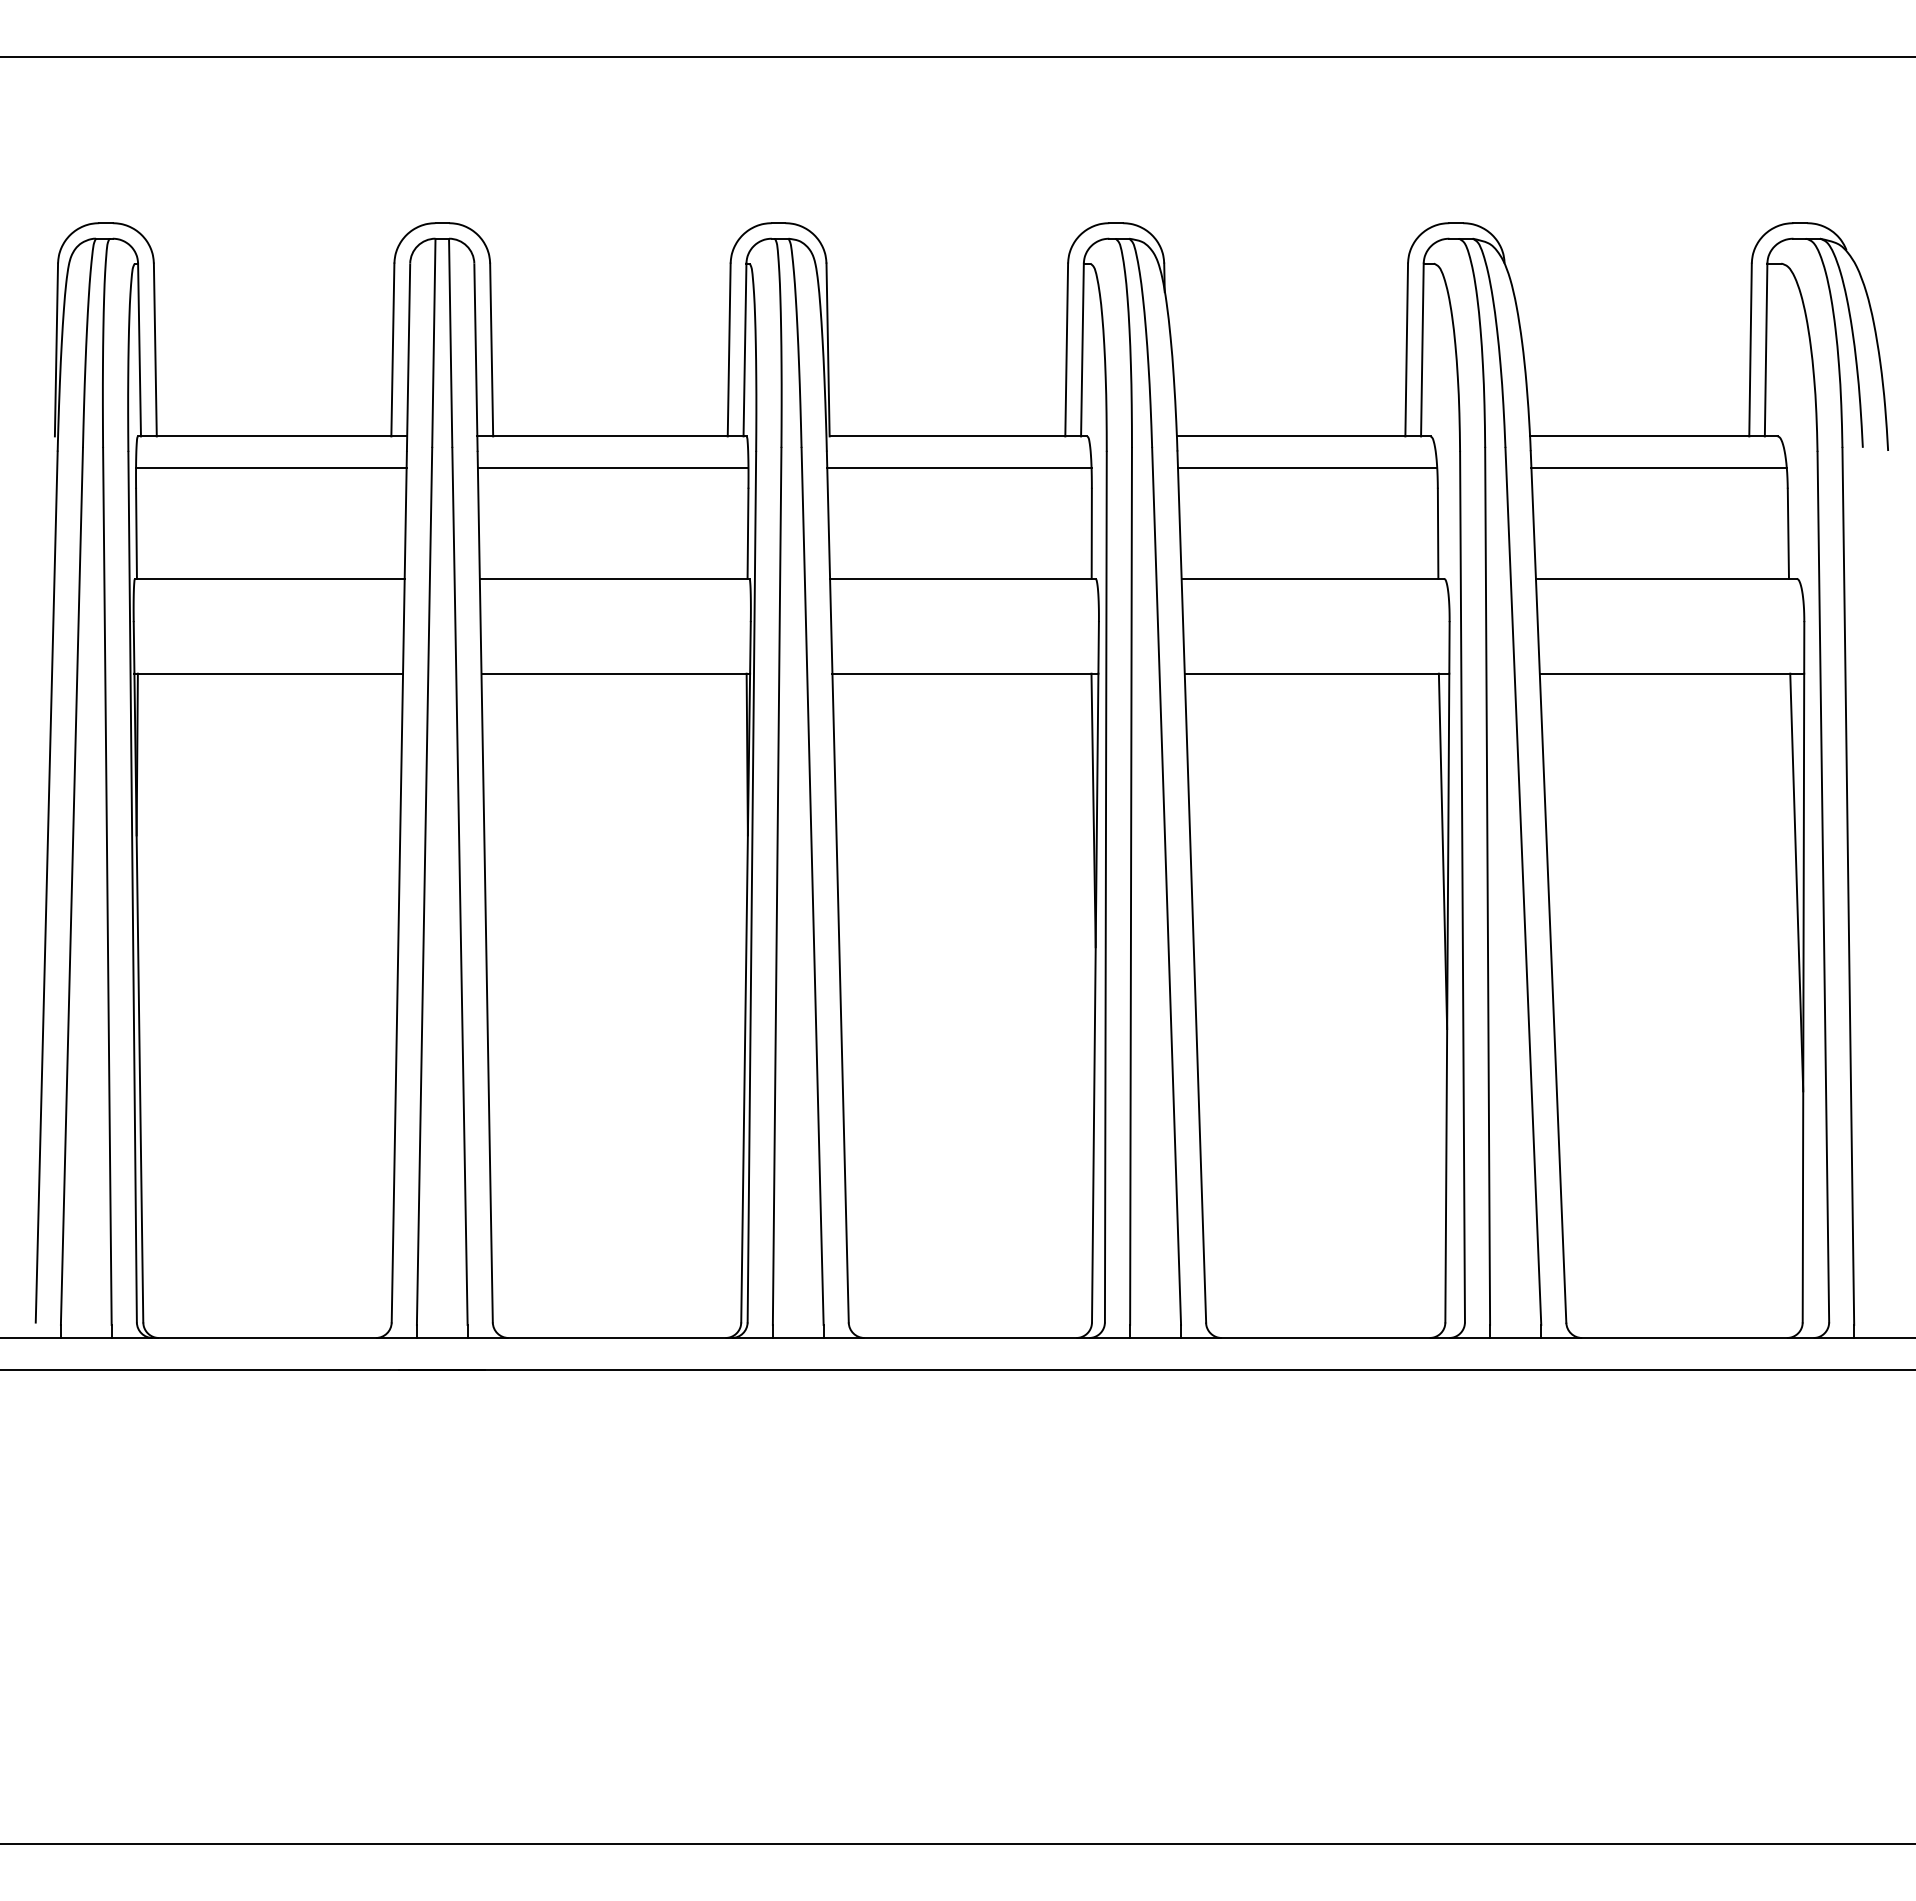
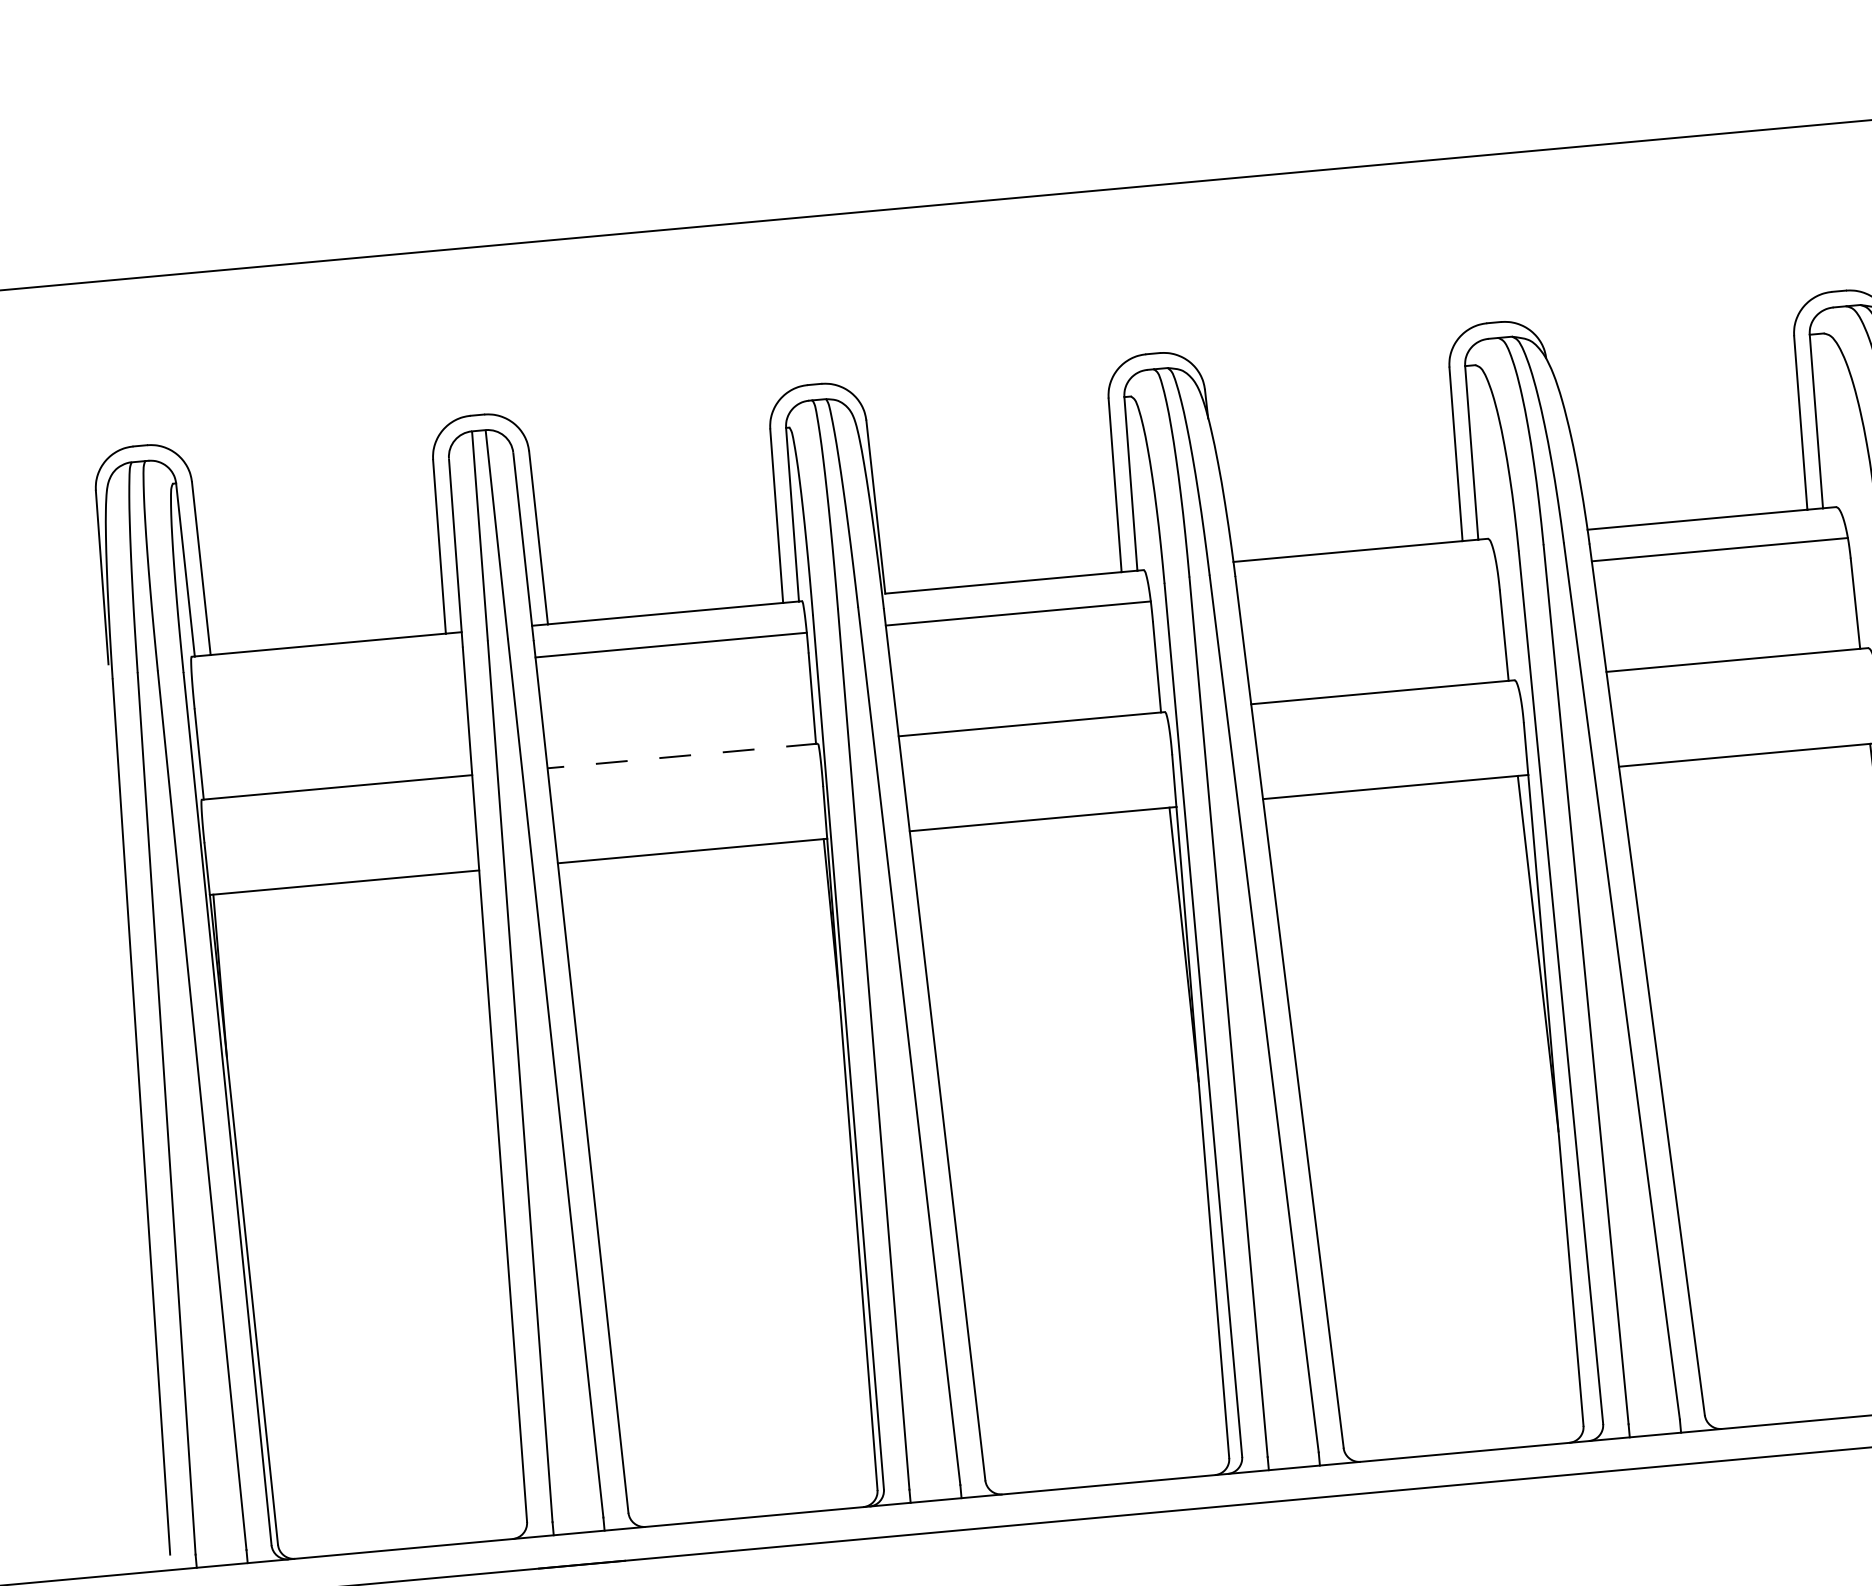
line: (271, 468) -> (328, 676), removed
line: (1307, 468) -> (1367, 582), removed
line: (614, 578) -> (682, 755), solid -> dashed

